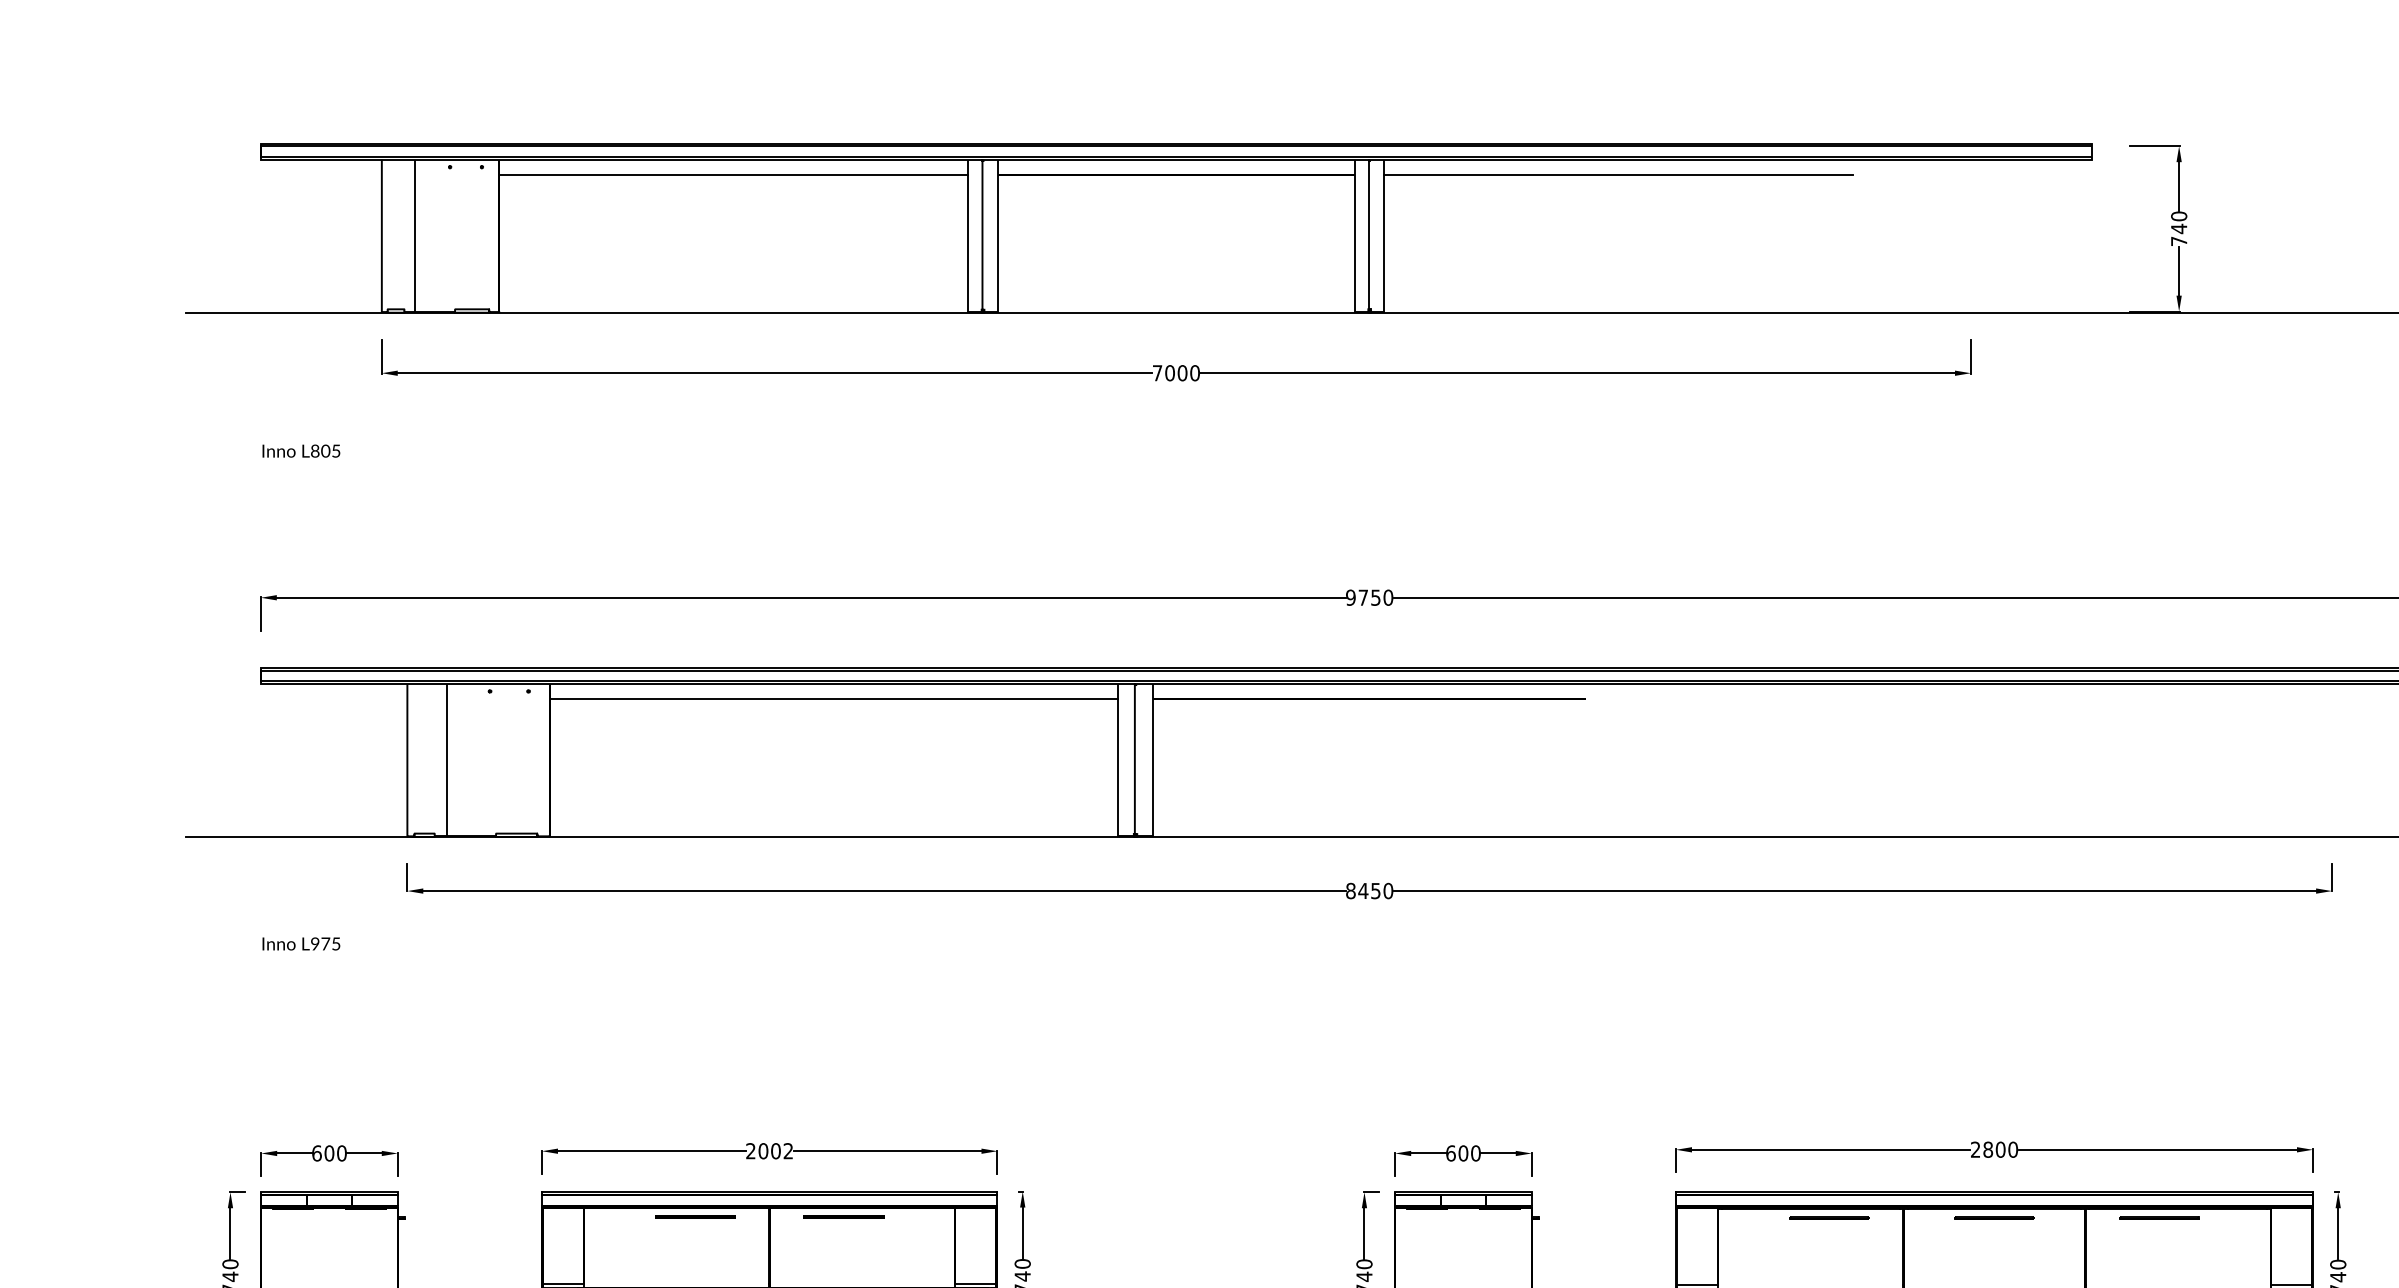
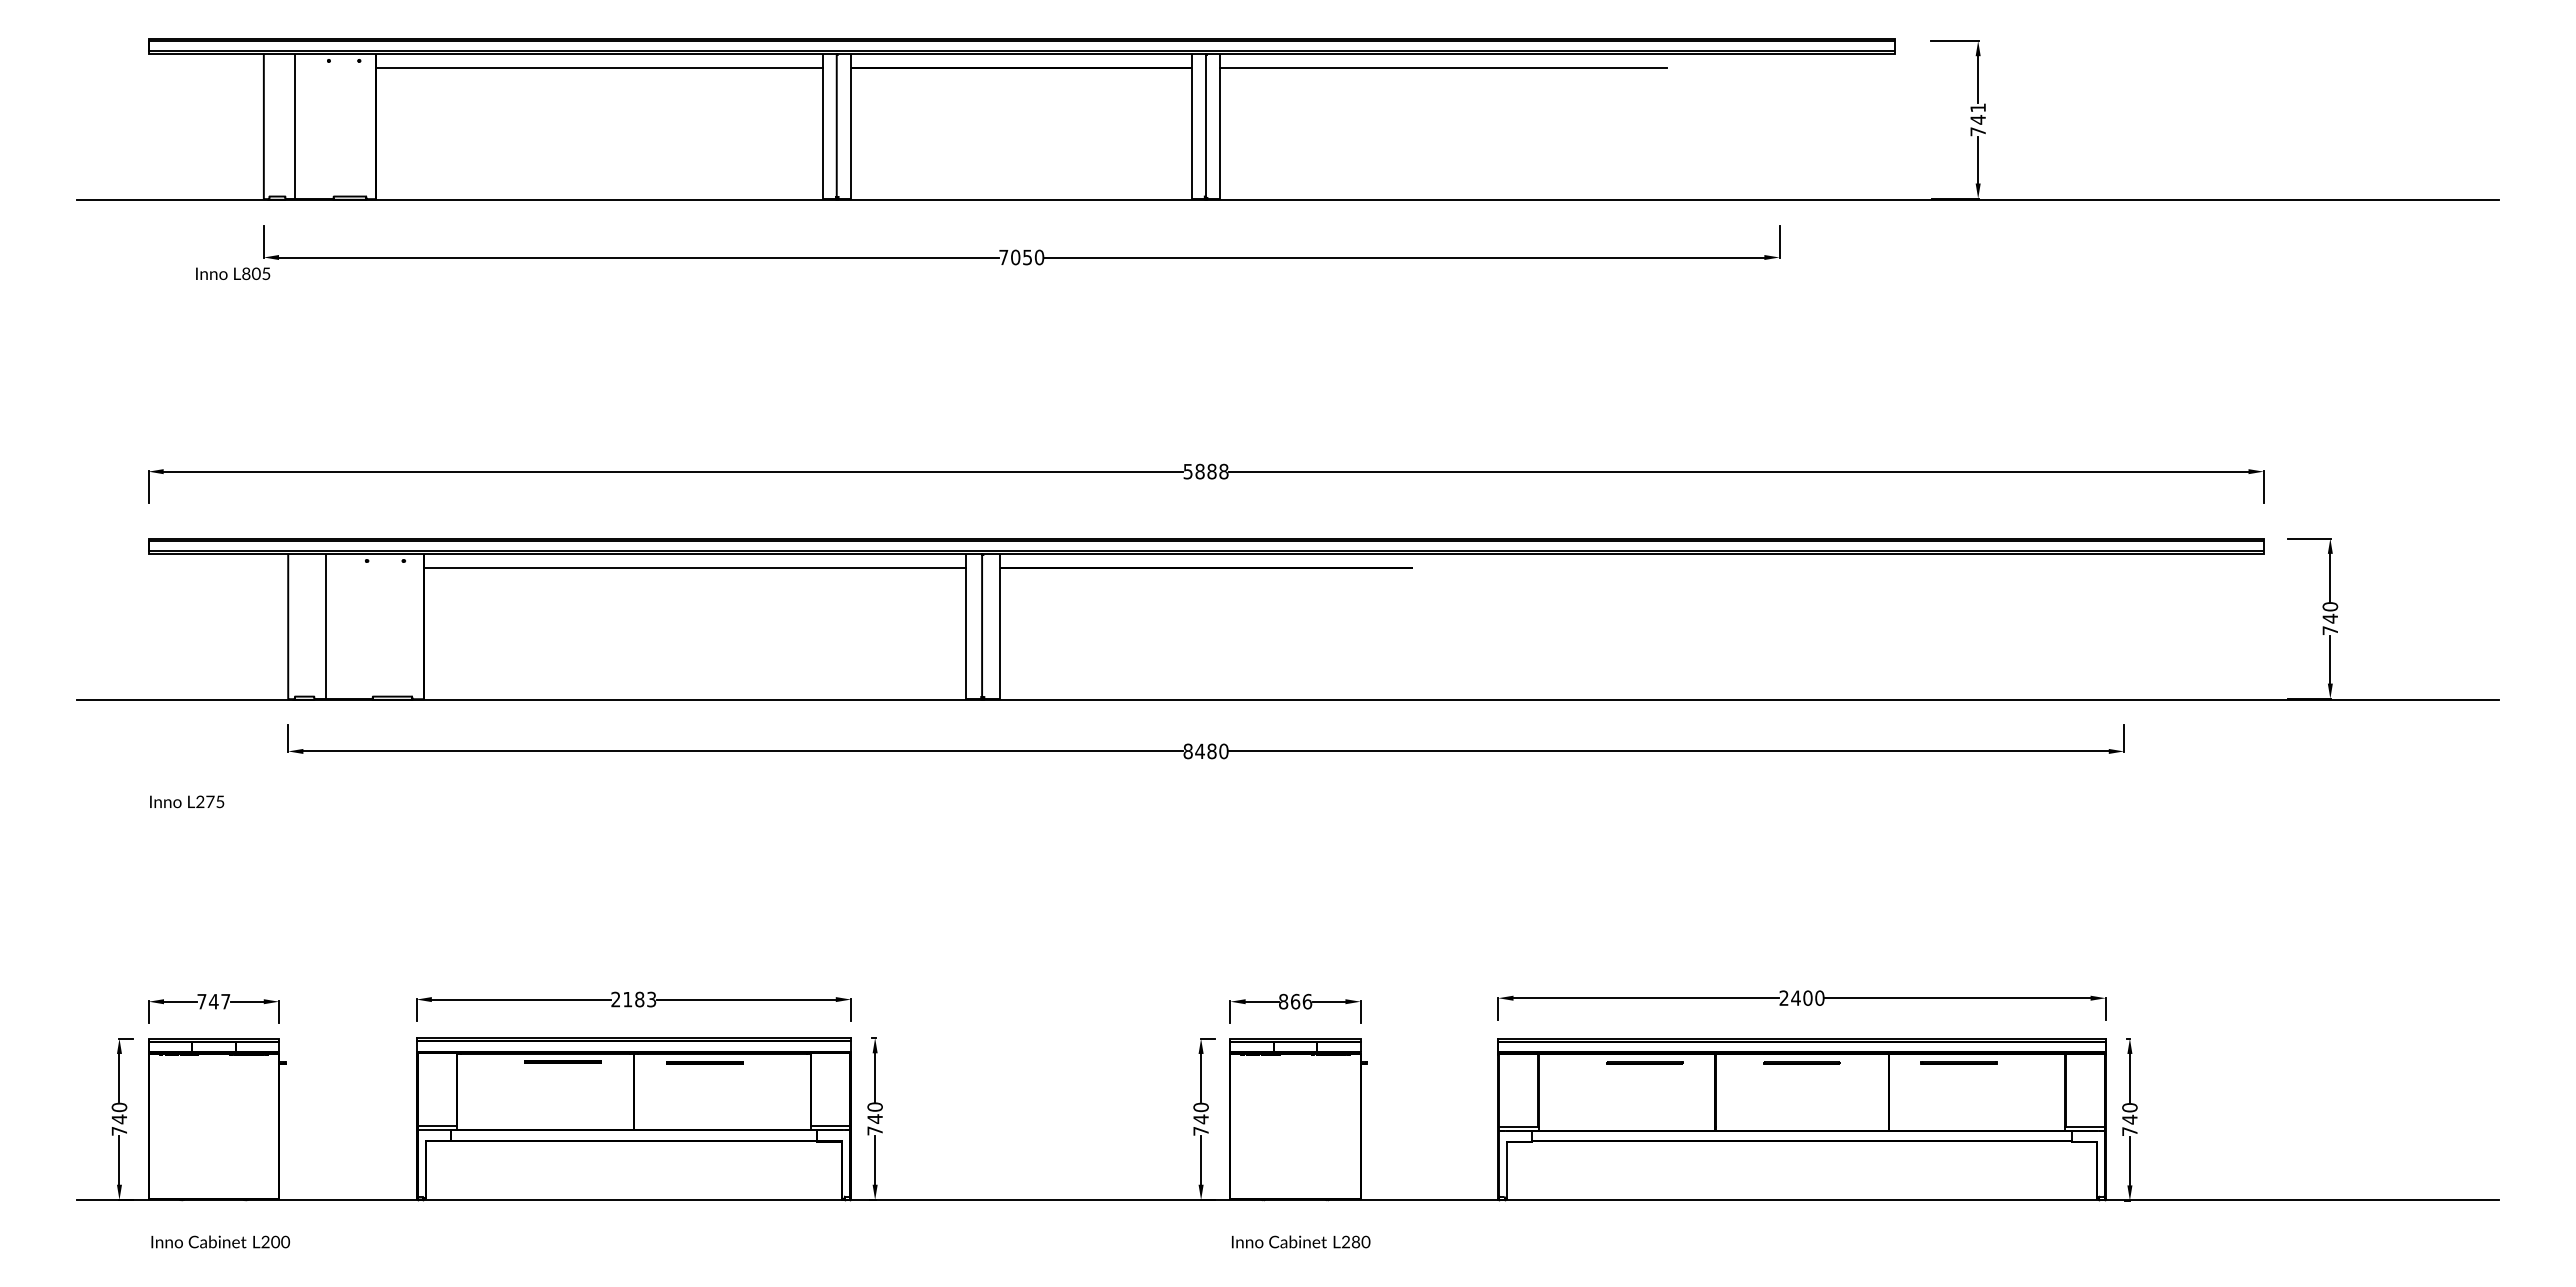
text: (2178, 215) -> (1977, 107), 740 -> 741
text: (1182, 373) -> (1027, 257), 7000 -> 7050
text: (301, 450) -> (233, 273), moved
text: (1369, 597) -> (1205, 471), 9750 -> 5888
text: (1375, 891) -> (1211, 751), 8450 -> 8480
text: (315, 944) -> (200, 802), L975 -> L275
text: (1987, 1149) -> (1795, 997), 2800 -> 2400
text: (775, 1151) -> (639, 999), 2002 -> 2183
text: (329, 1153) -> (213, 1001), 600 -> 747
text: (1463, 1153) -> (1295, 1001), 600 -> 866

